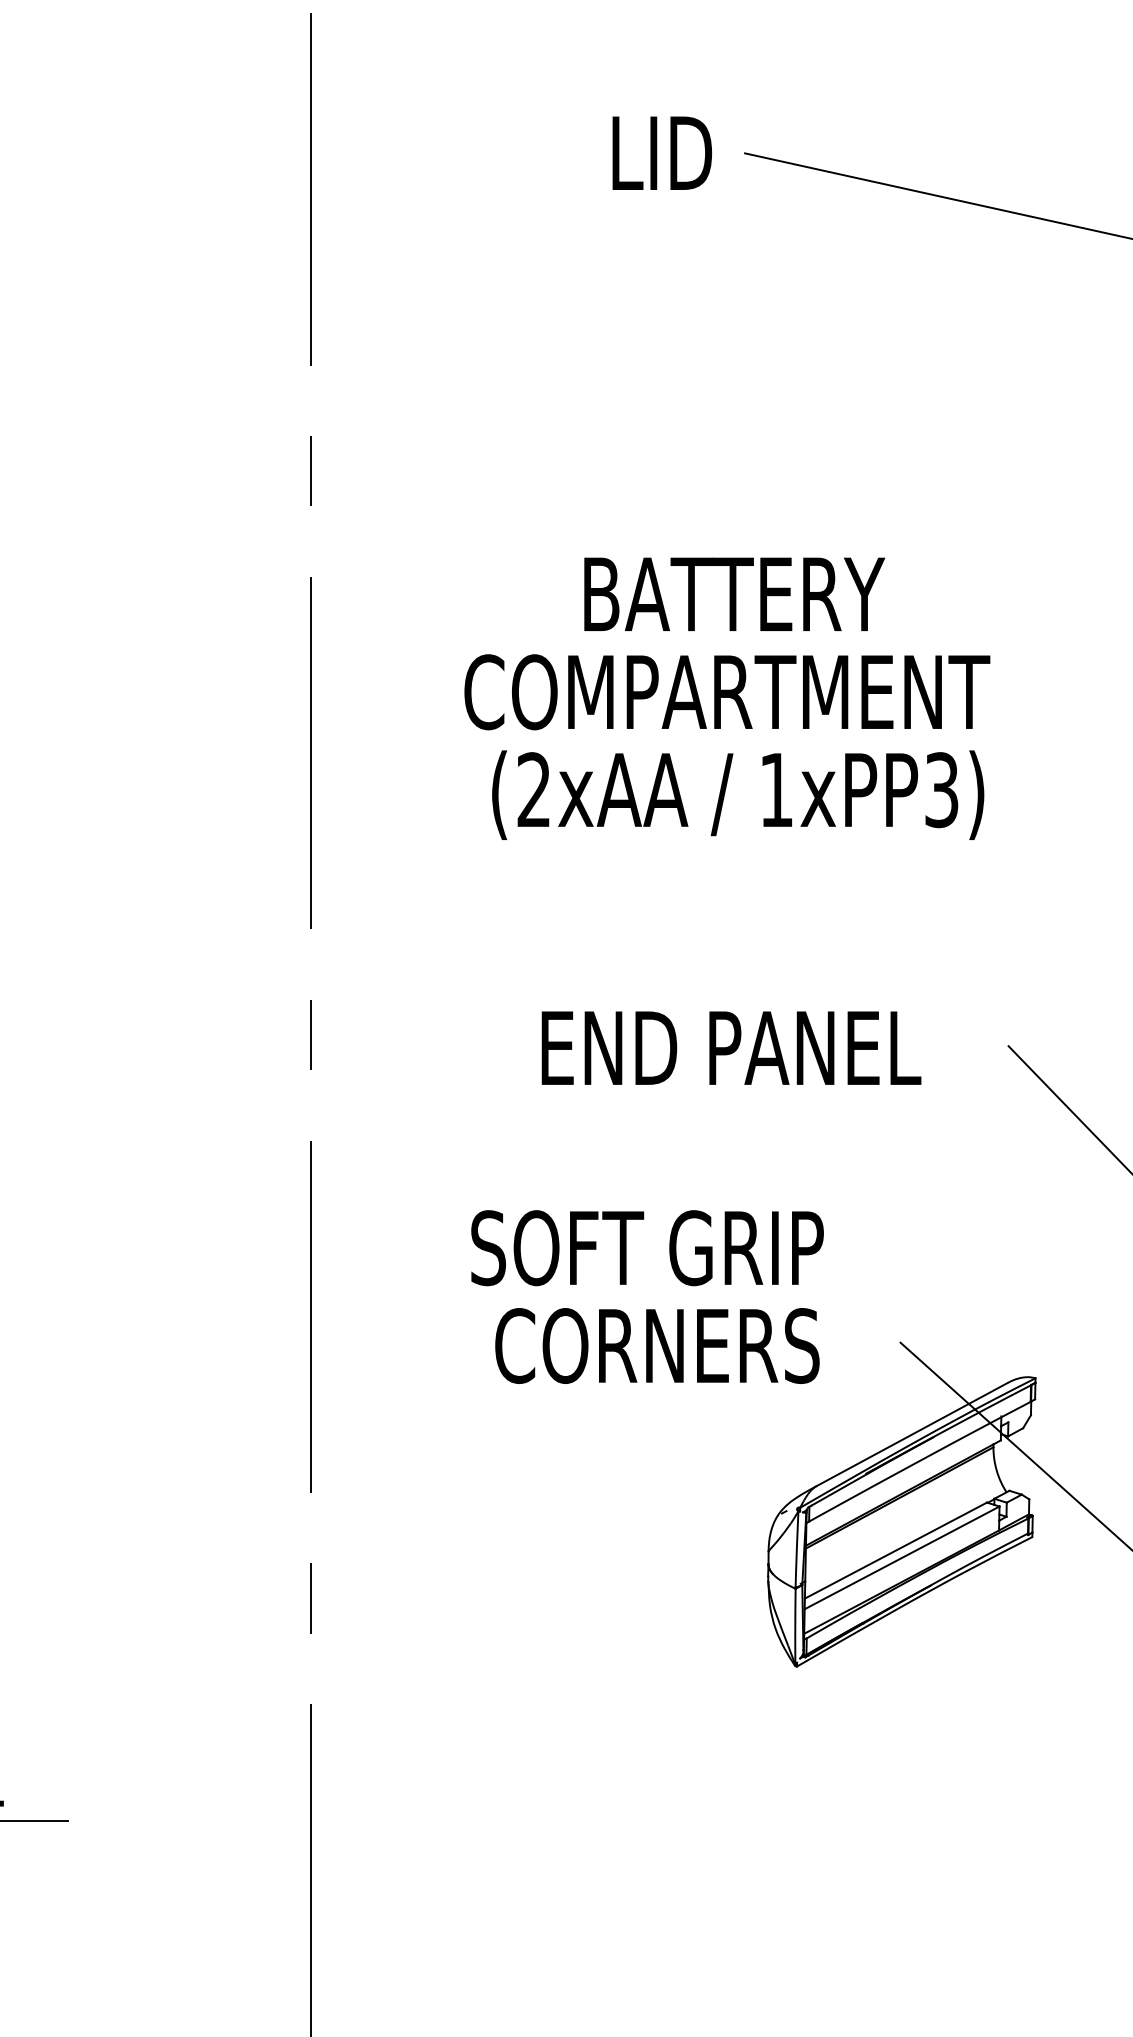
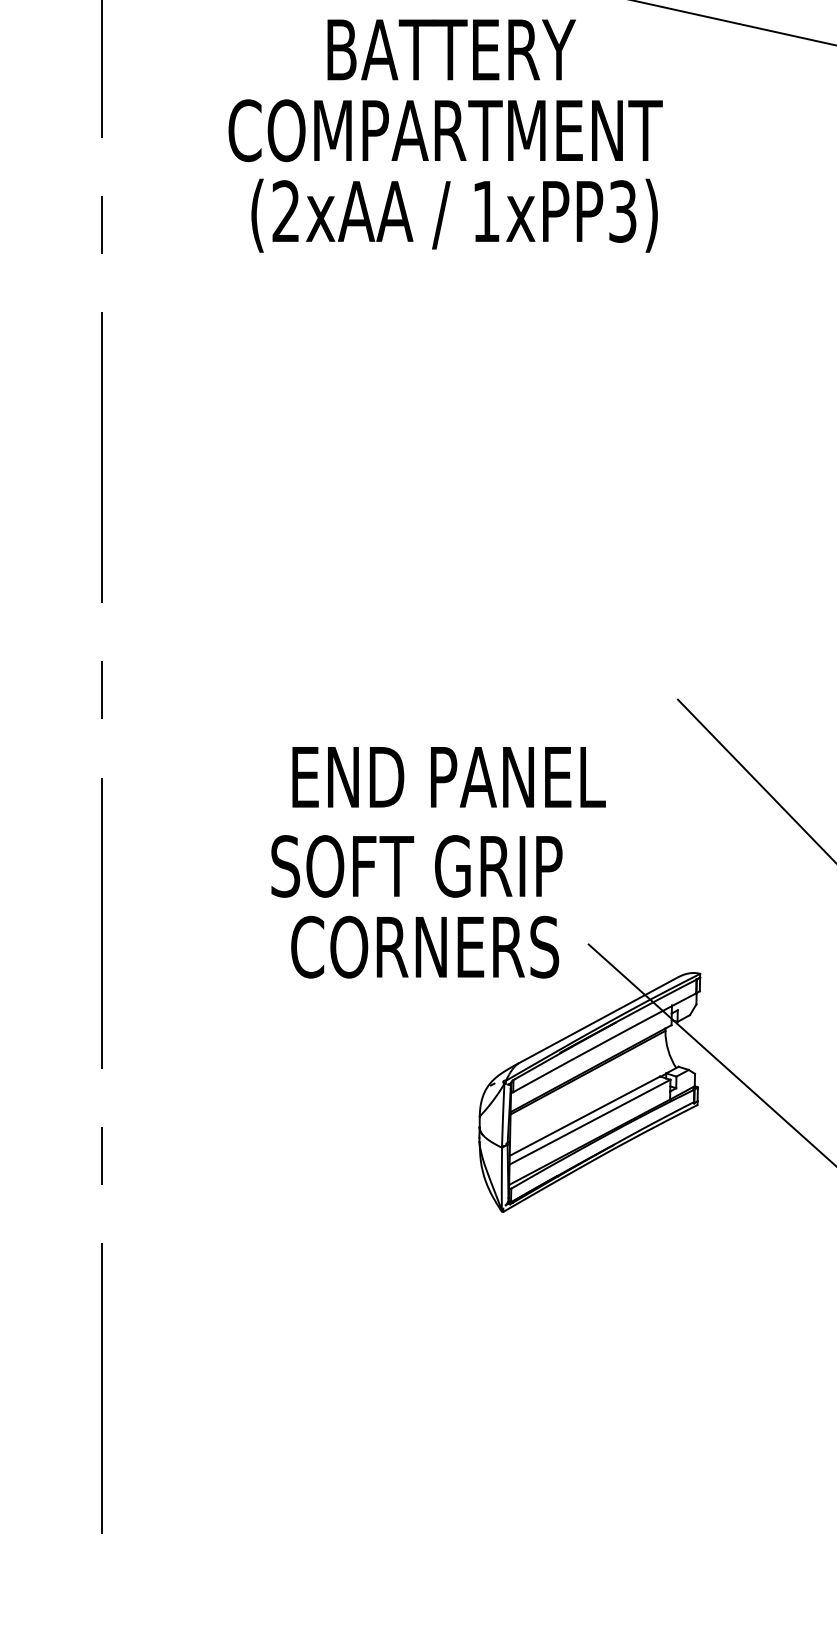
text: (727, 698) -> (445, 135), moved
text: (731, 1047) -> (449, 776), moved
text: (647, 1296) -> (416, 906), moved

